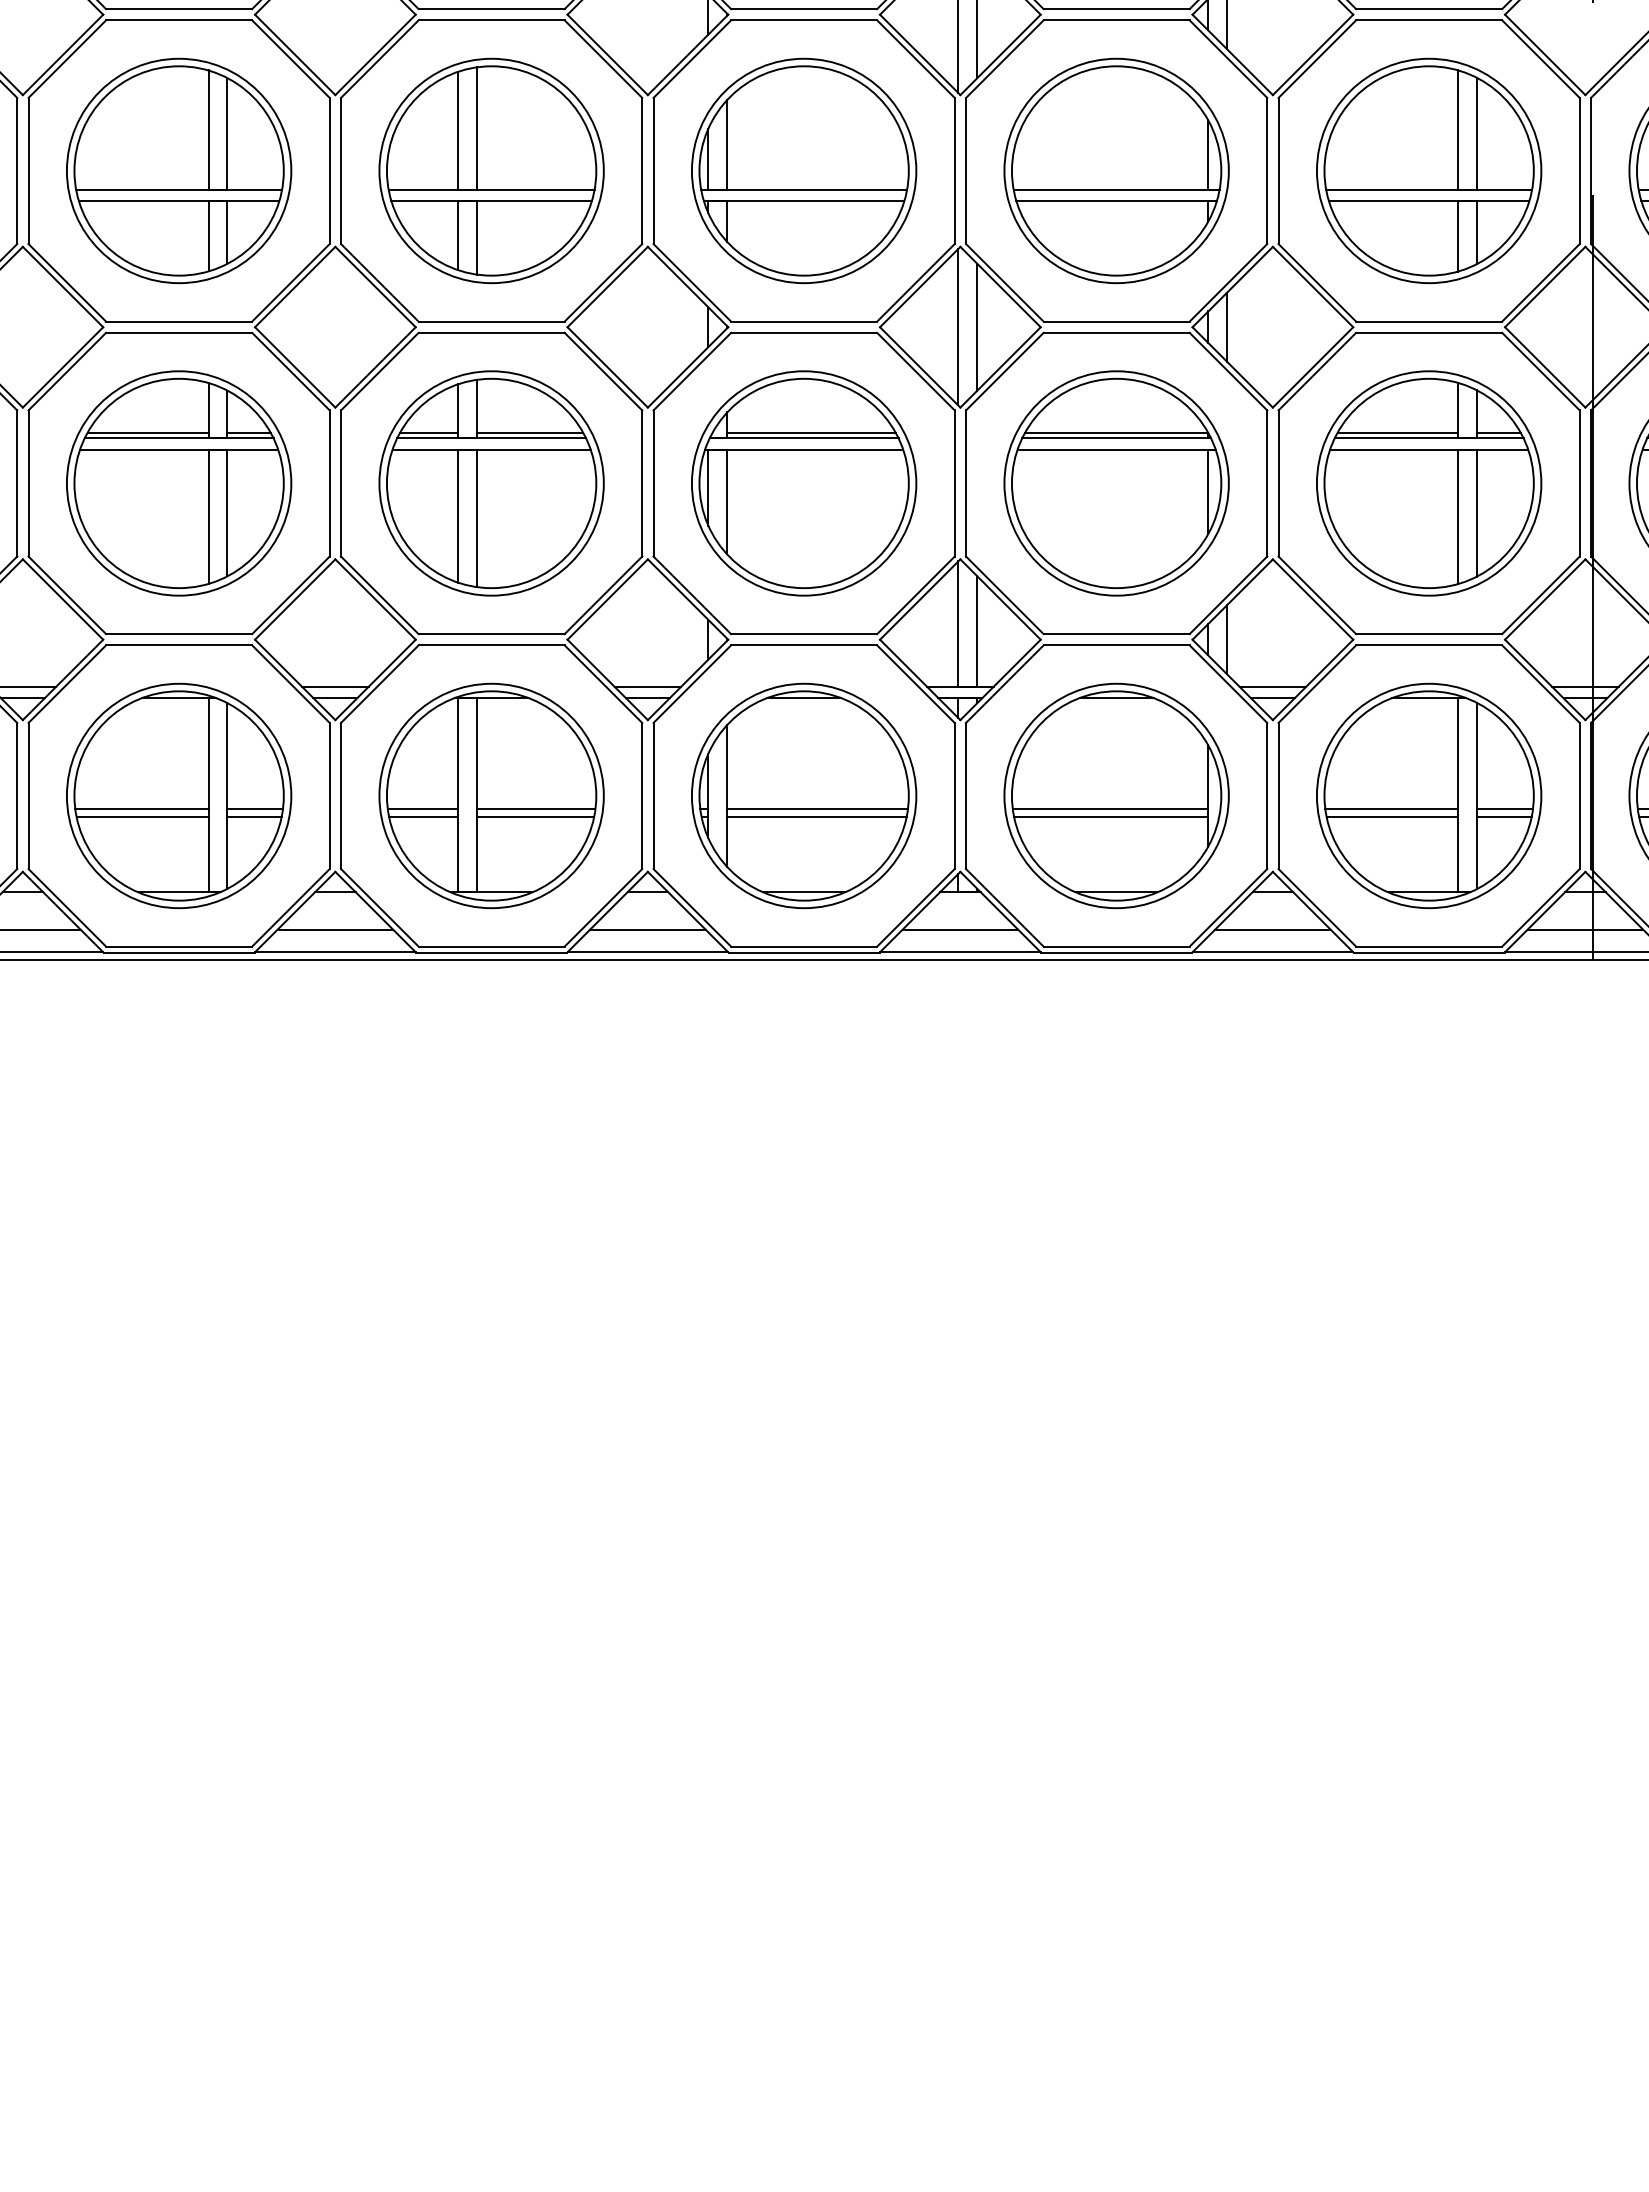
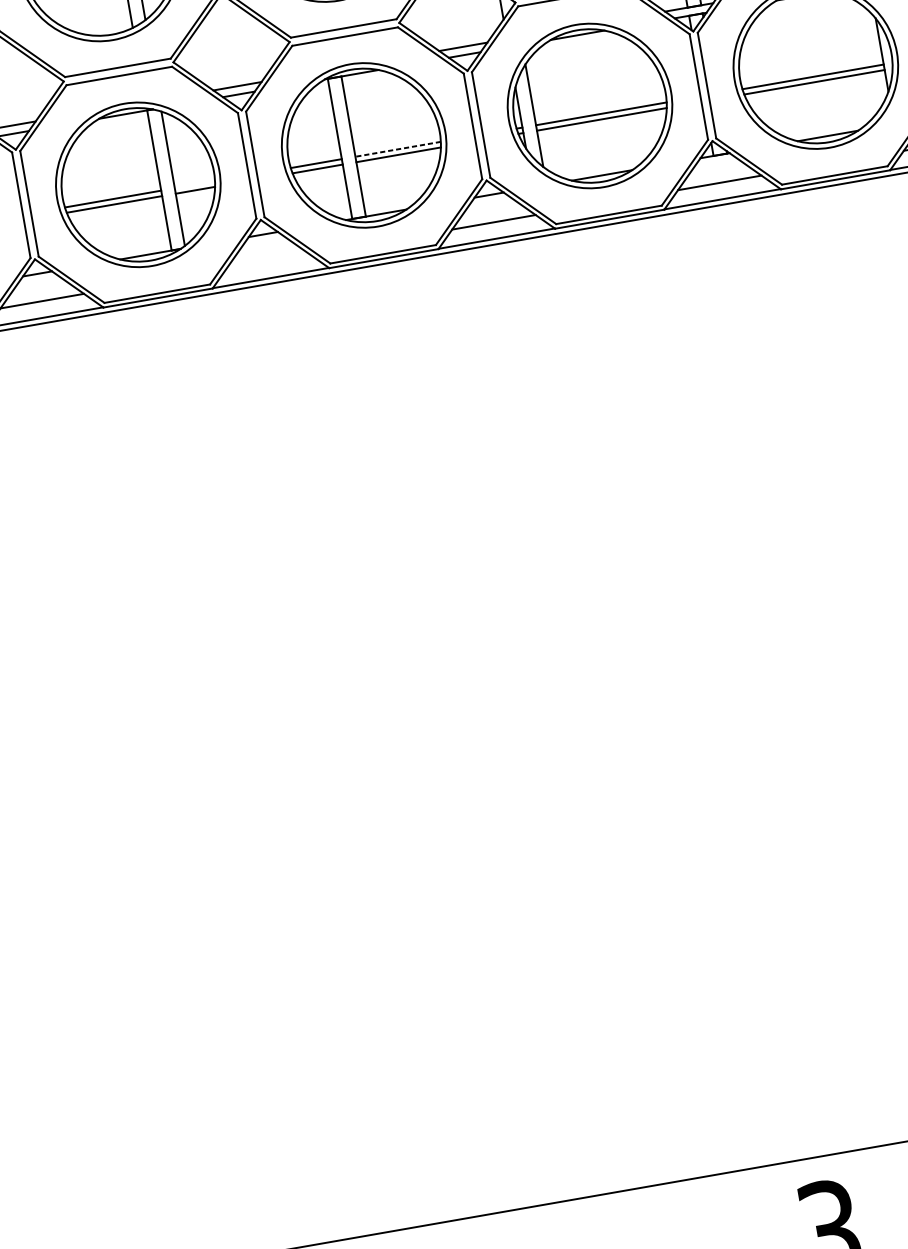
line: (254, 809) -> (194, 185), removed
line: (535, 809) -> (397, 149), solid -> dashed
line: (335, 929) -> (268, 261), removed

